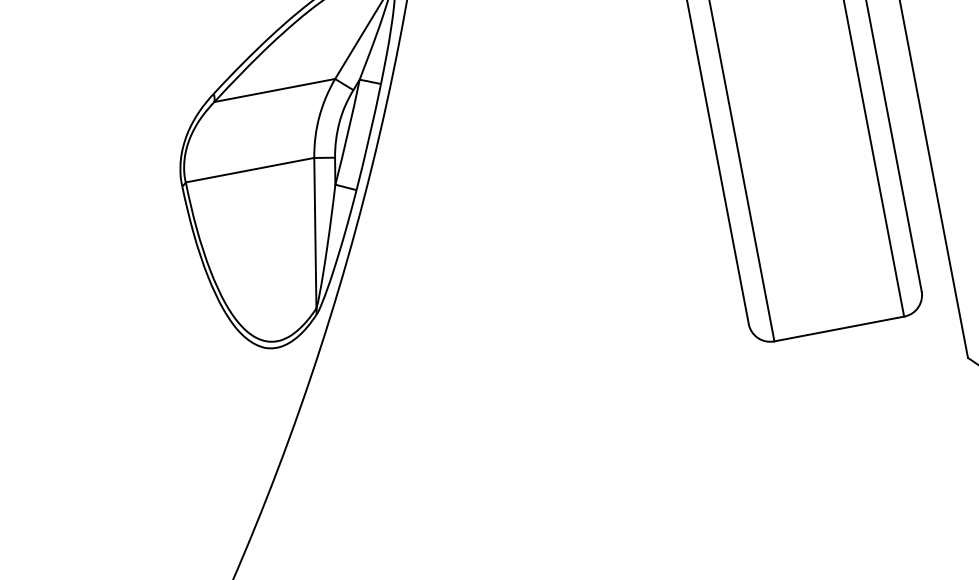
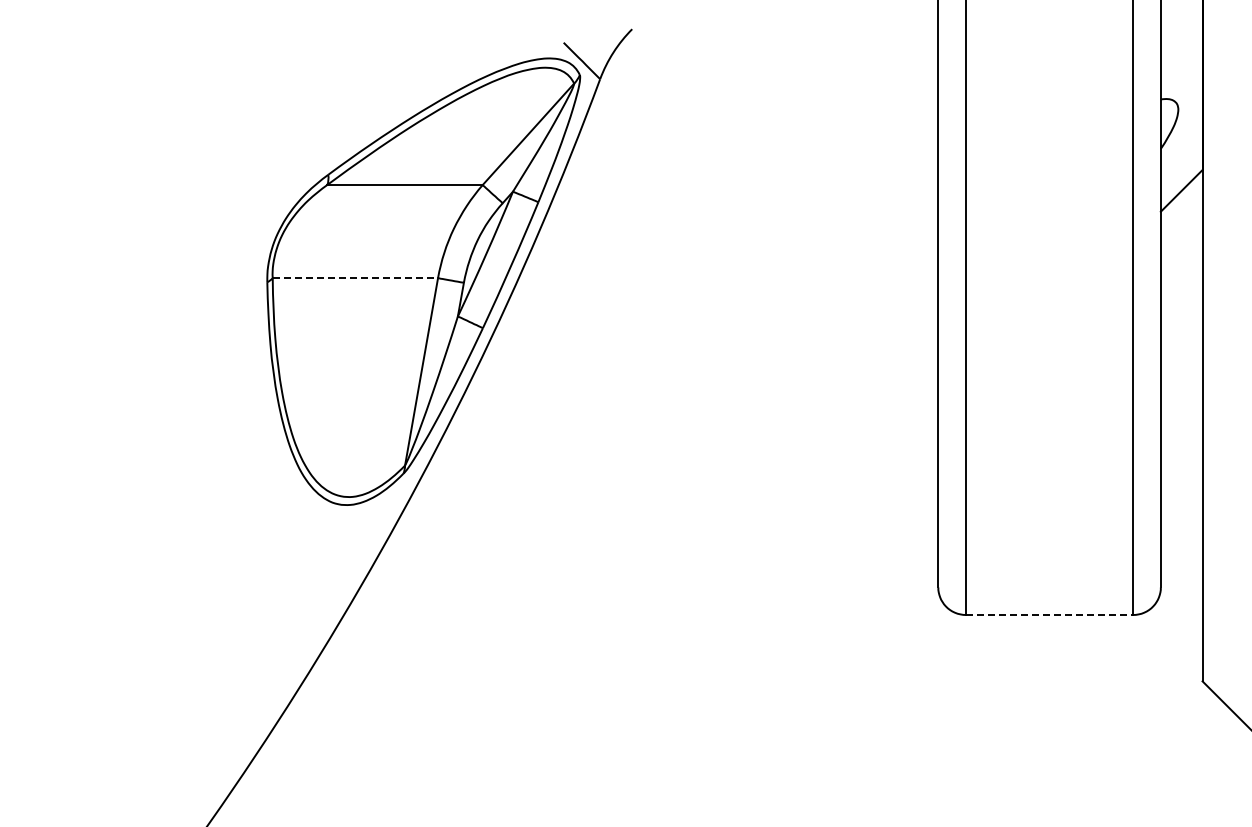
line: (250, 170) -> (355, 278), solid -> dashed
line: (840, 329) -> (1050, 615), solid -> dashed

